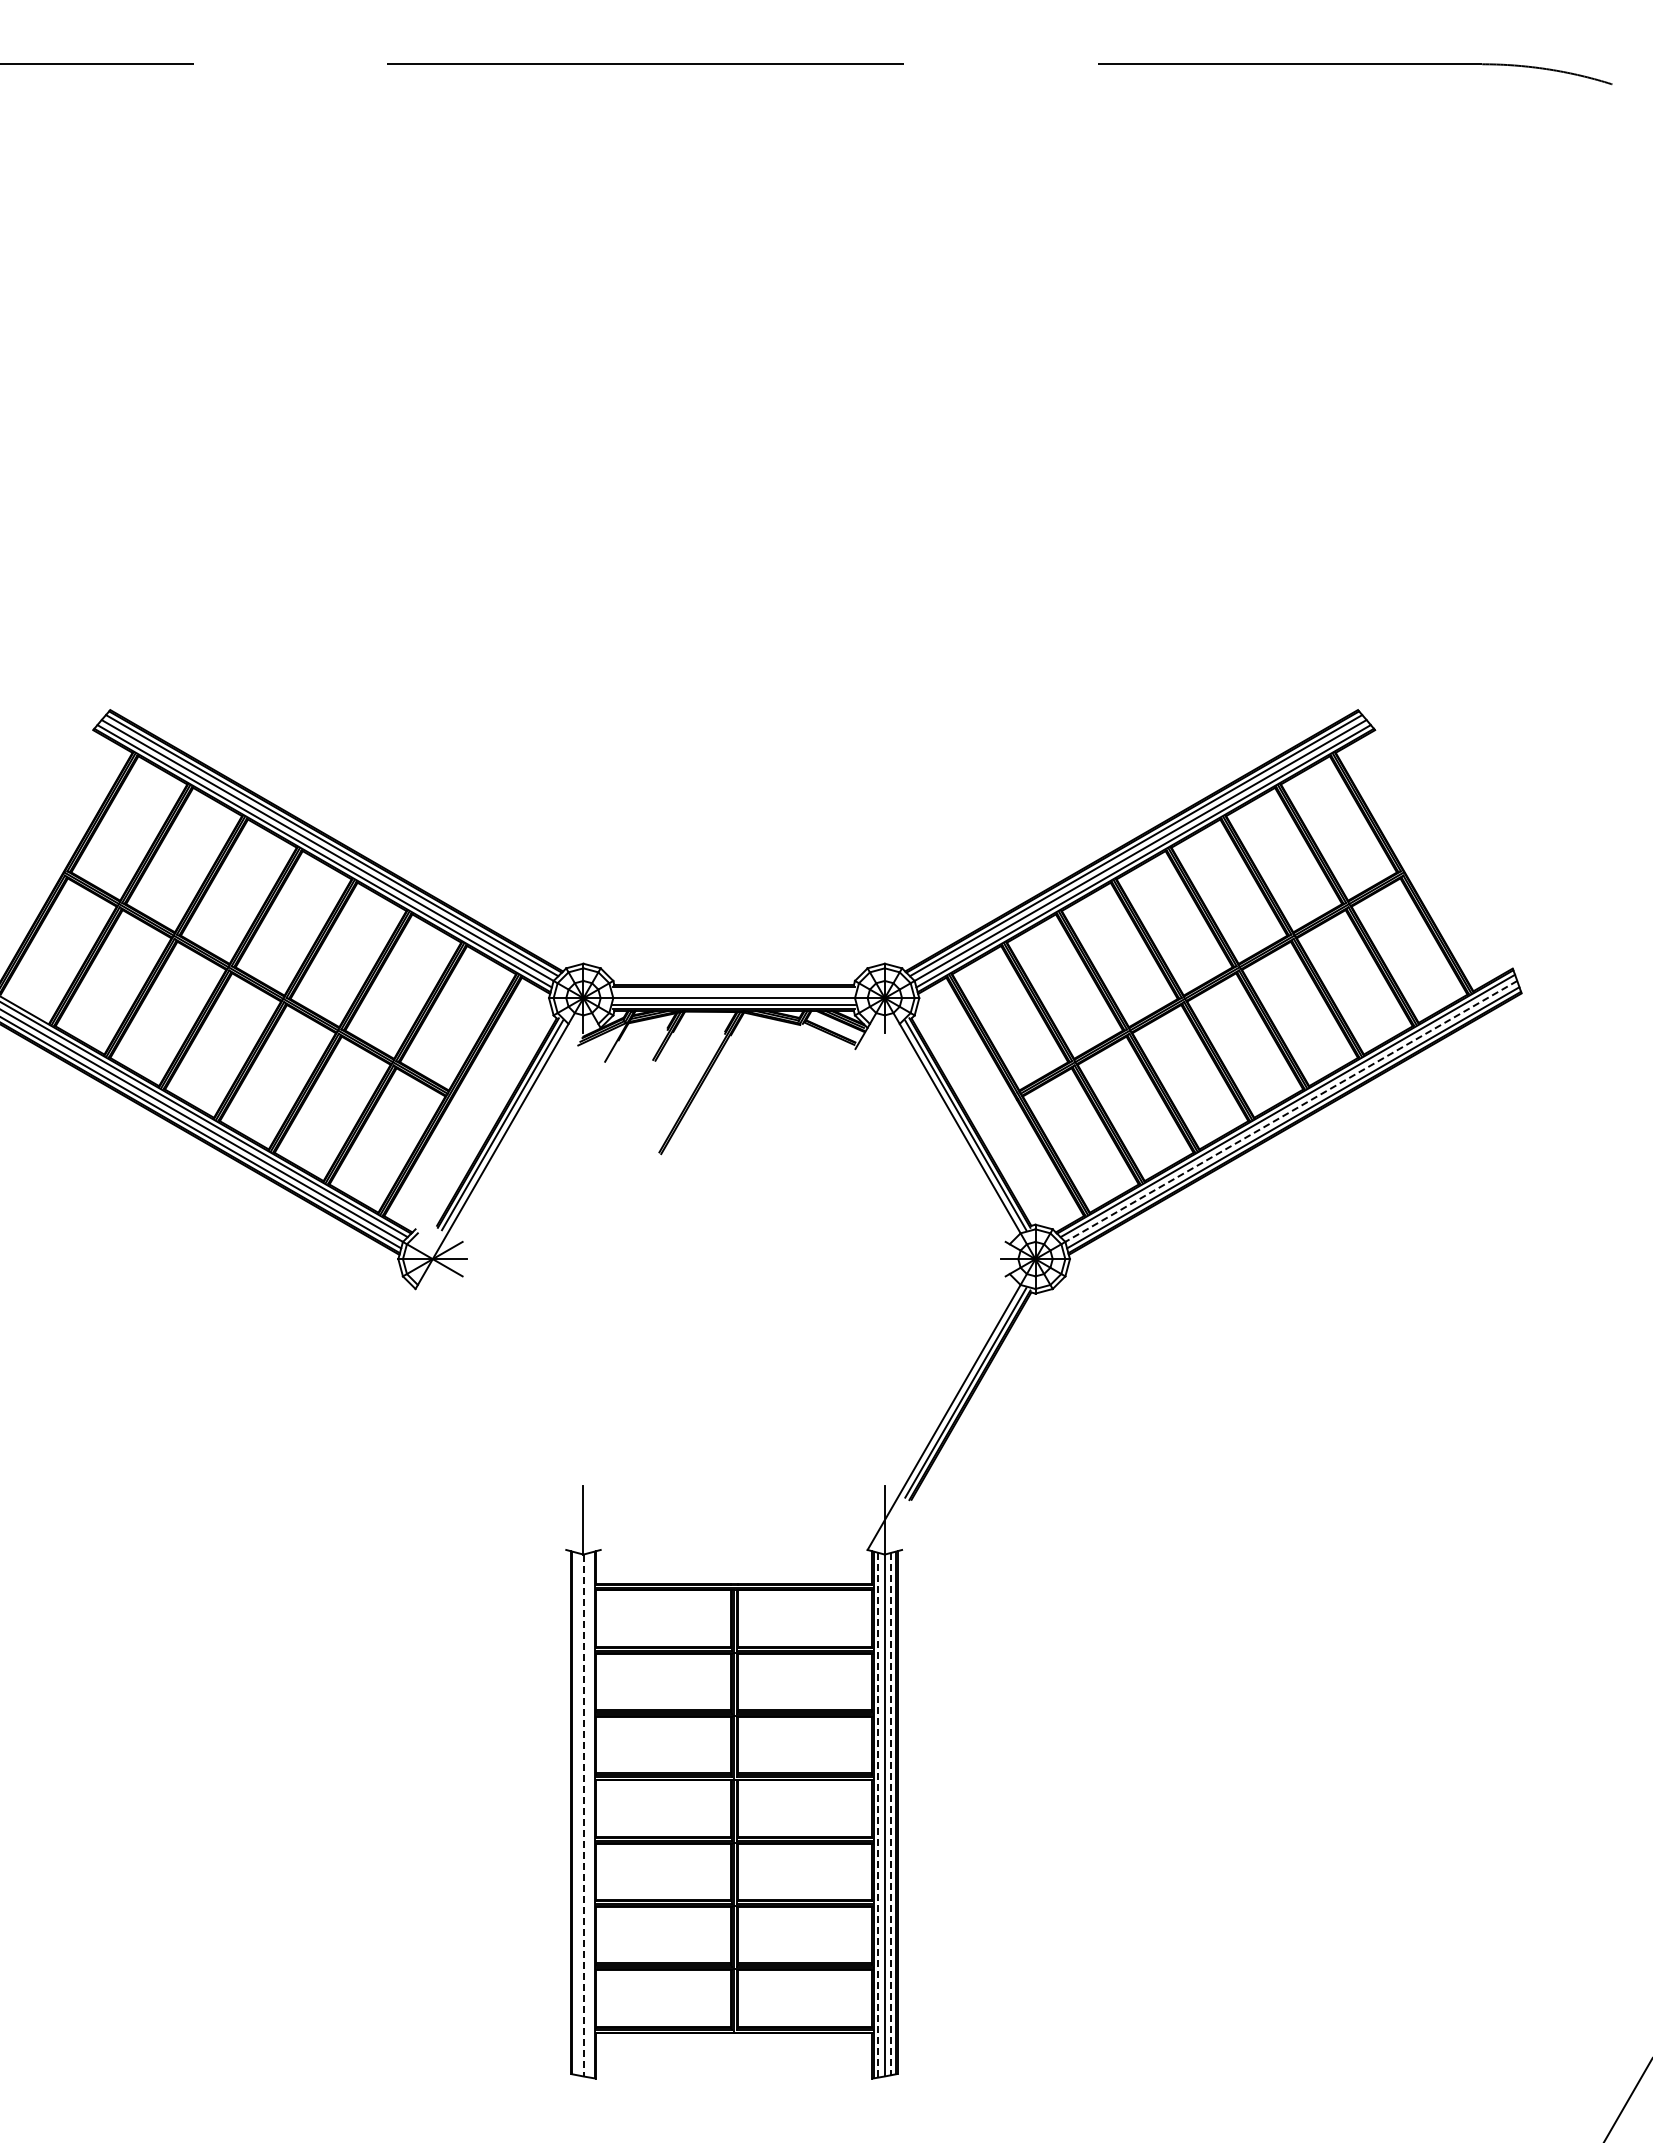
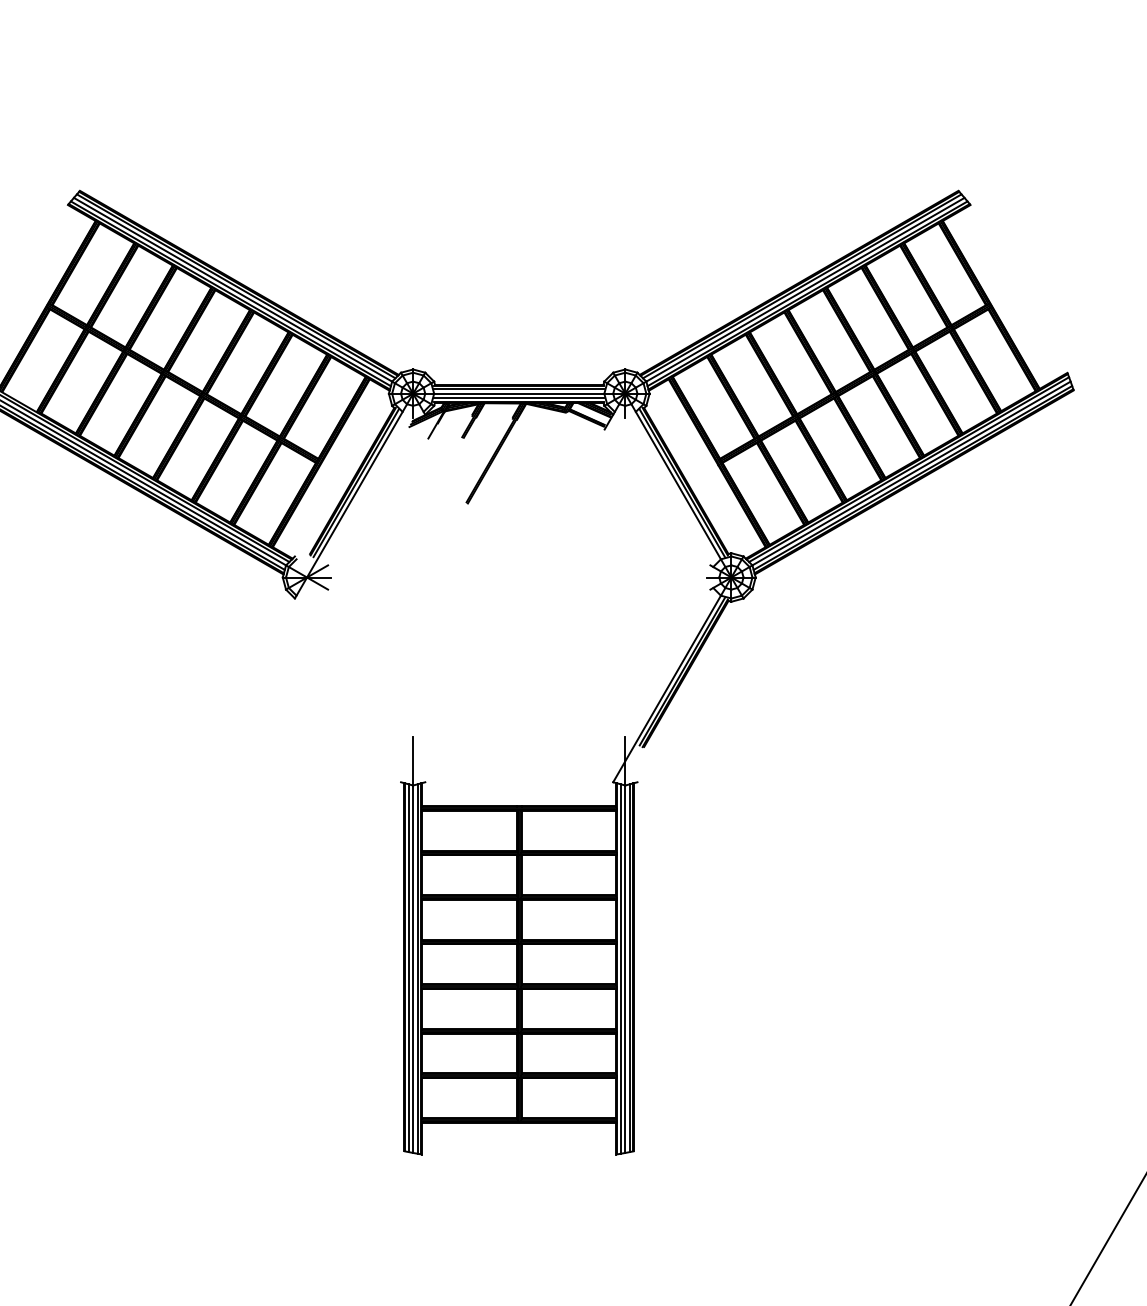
line: (734, 991) -> (519, 389), added
line: (1291, 1111) -> (911, 473), dashed -> solid
line: (577, 1813) -> (408, 967), added
line: (589, 1814) -> (417, 968), added
line: (891, 1814) -> (630, 968), dashed -> solid
line: (583, 1815) -> (413, 969), dashed -> solid
line: (878, 1815) -> (620, 969), dashed -> solid

